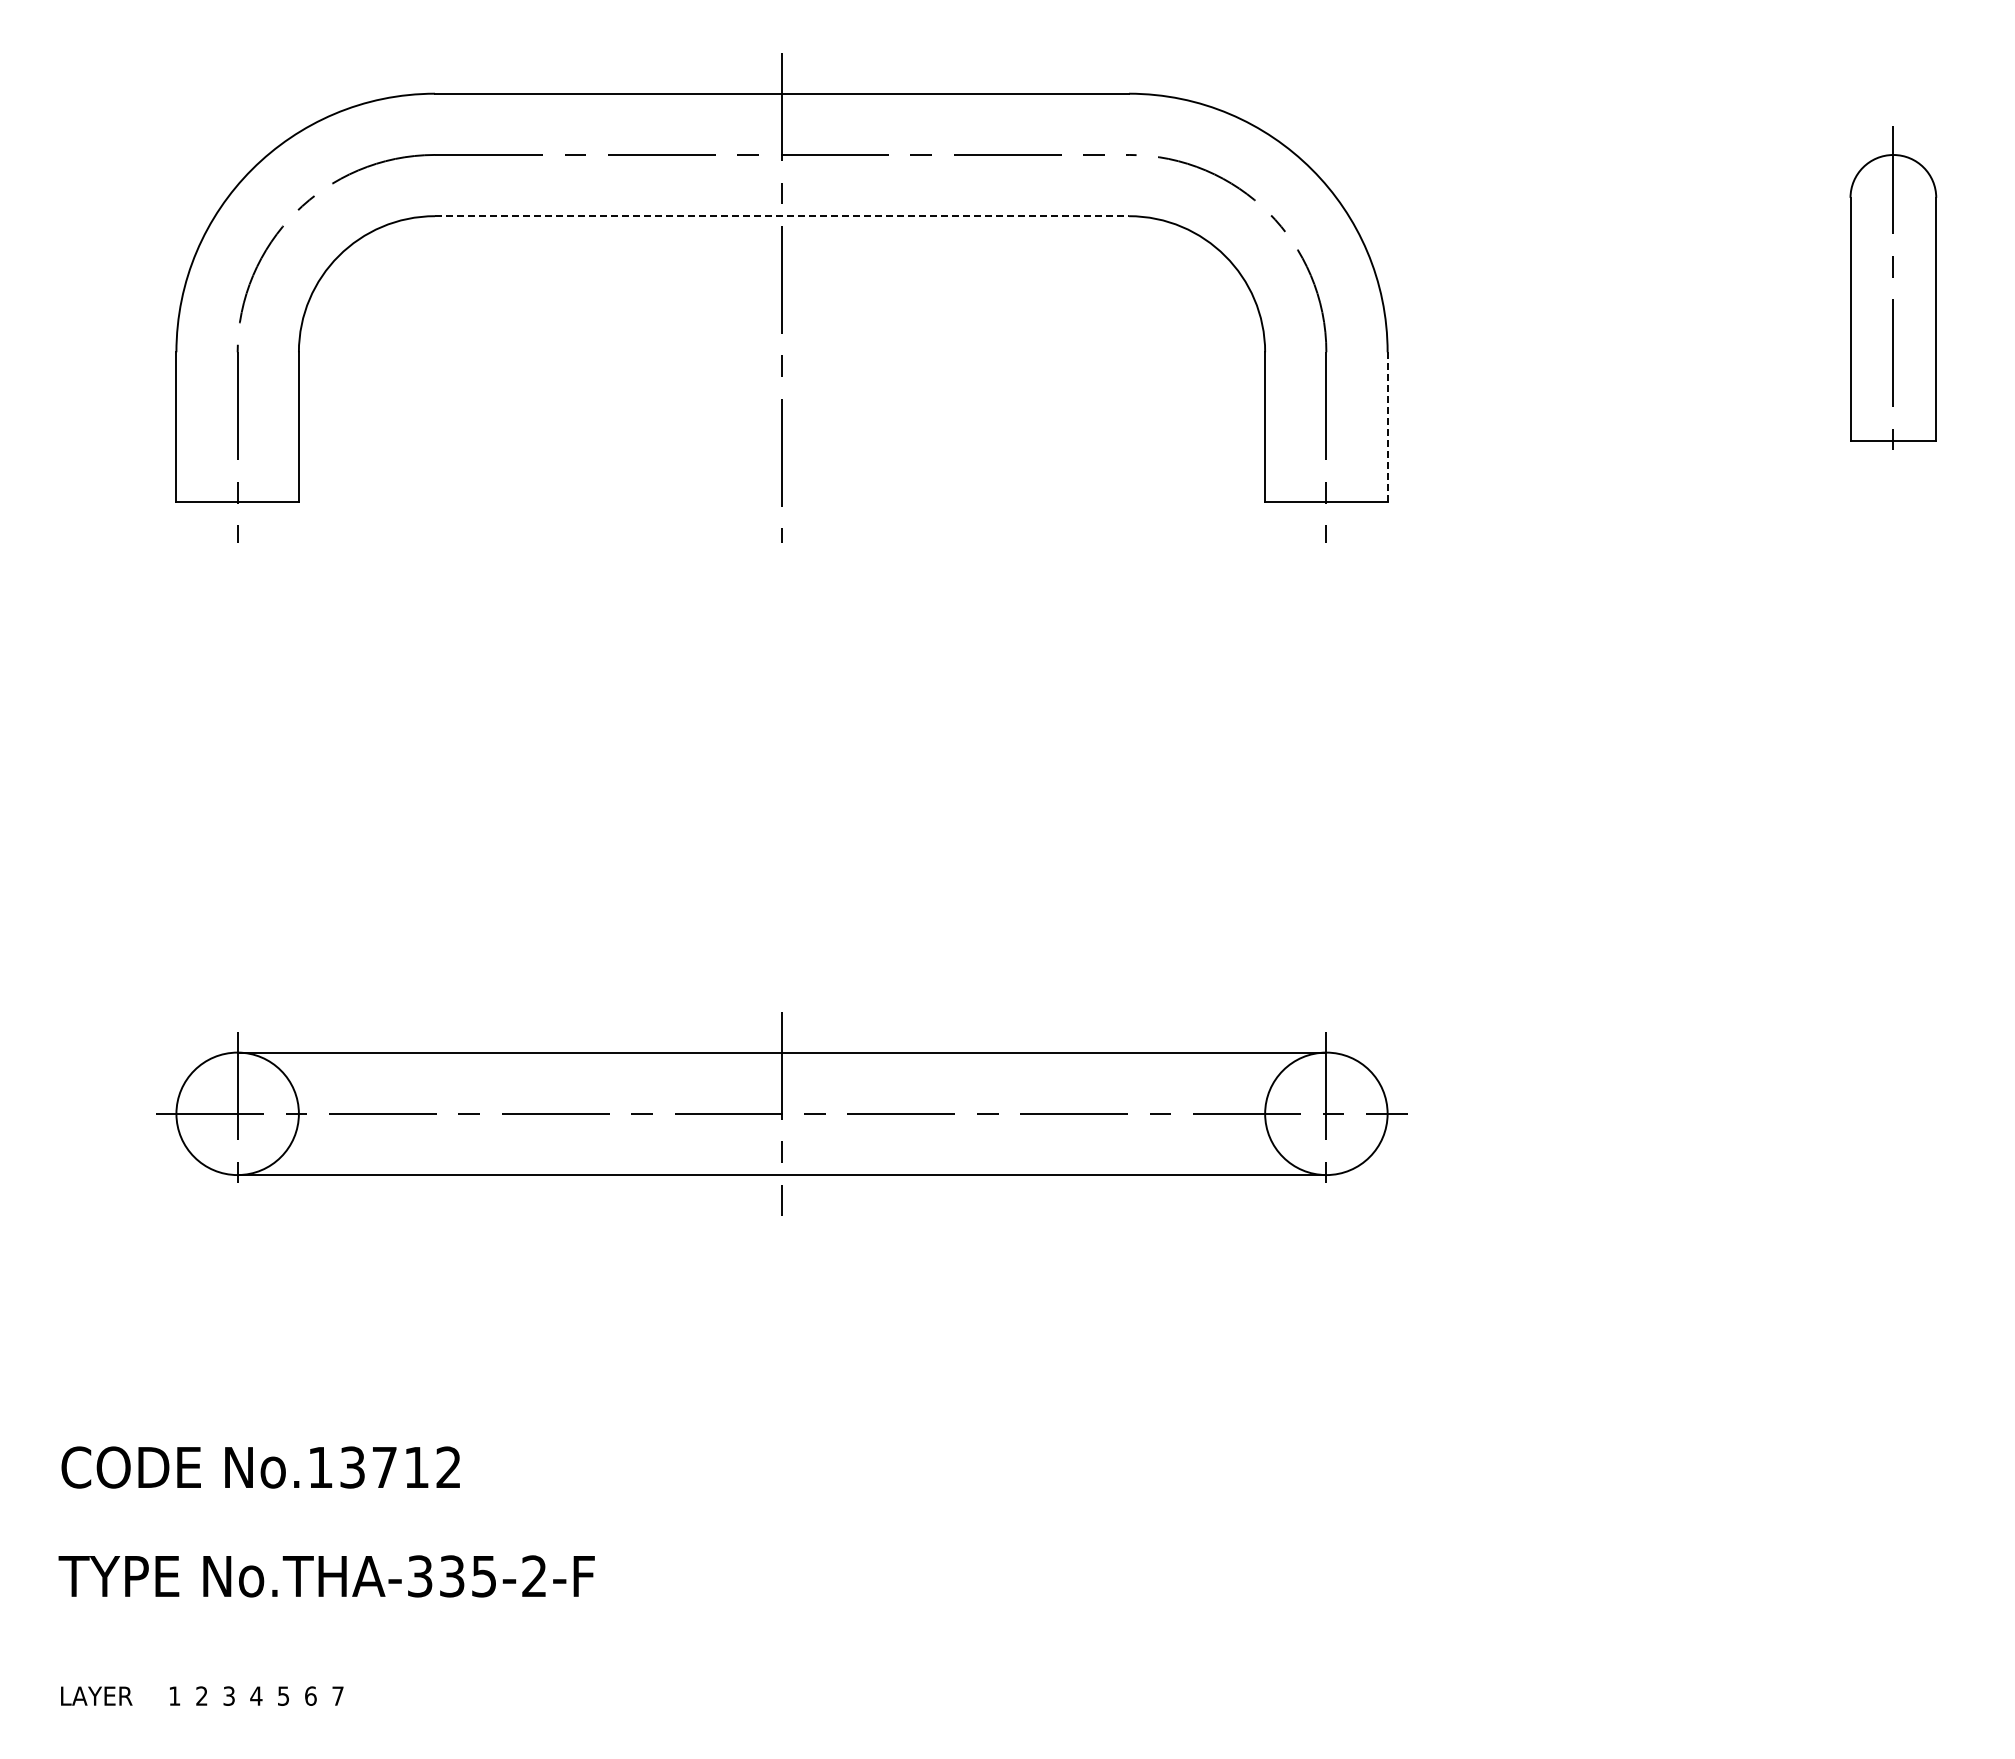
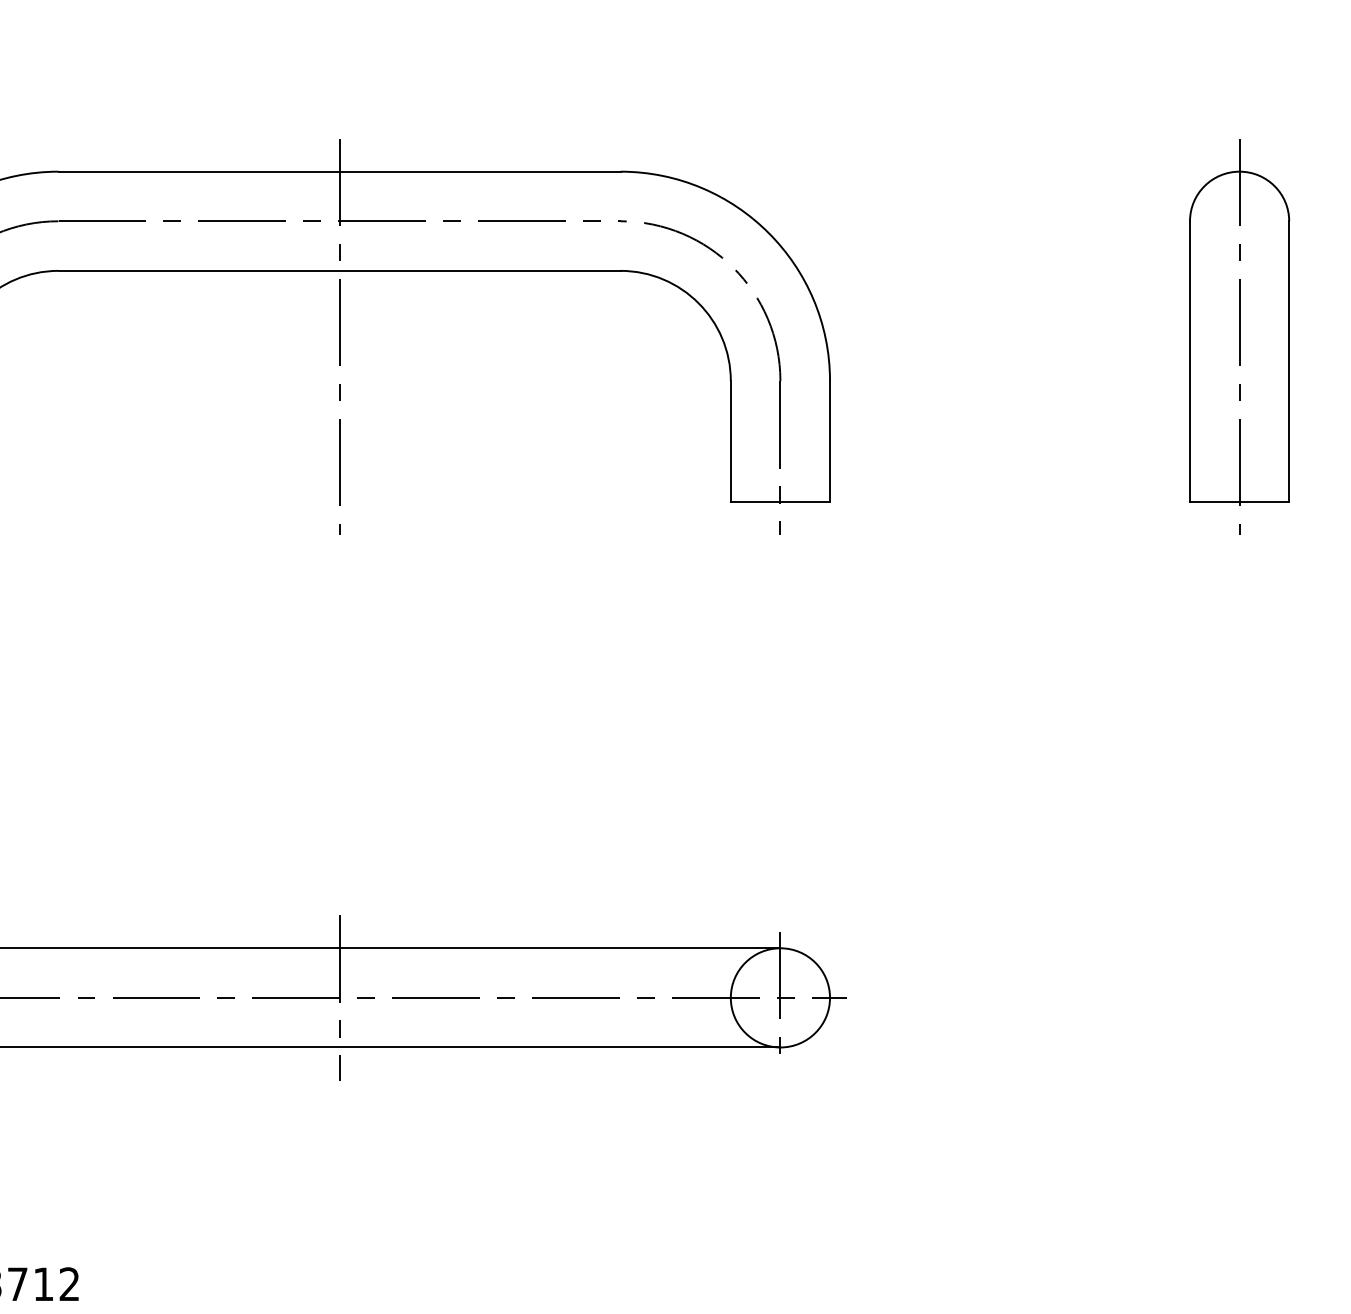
line: (782, 216) -> (339, 271), dashed -> solid
part: (1893, 297) -> (1239, 336), size x1.43
line: (1387, 427) -> (829, 442), dashed -> solid

